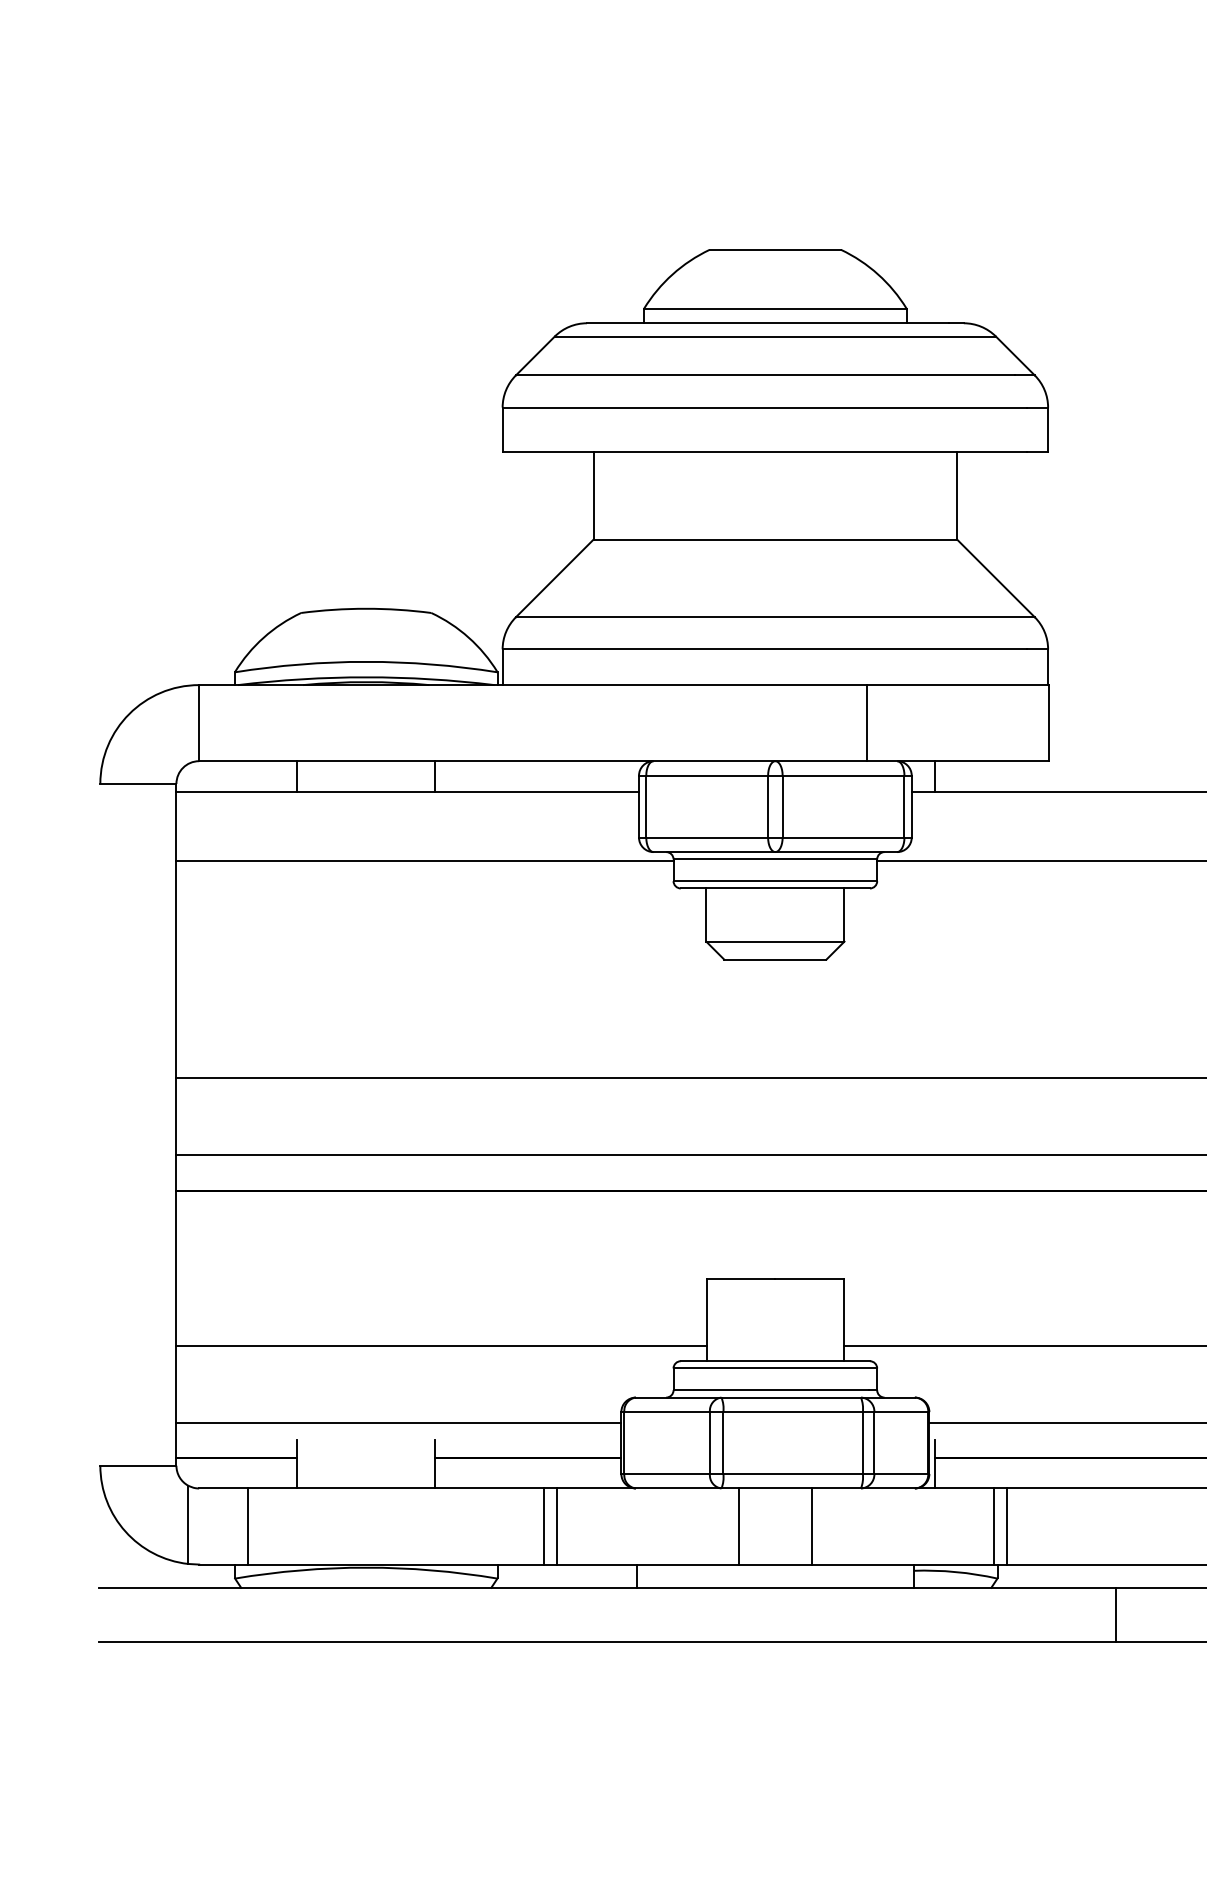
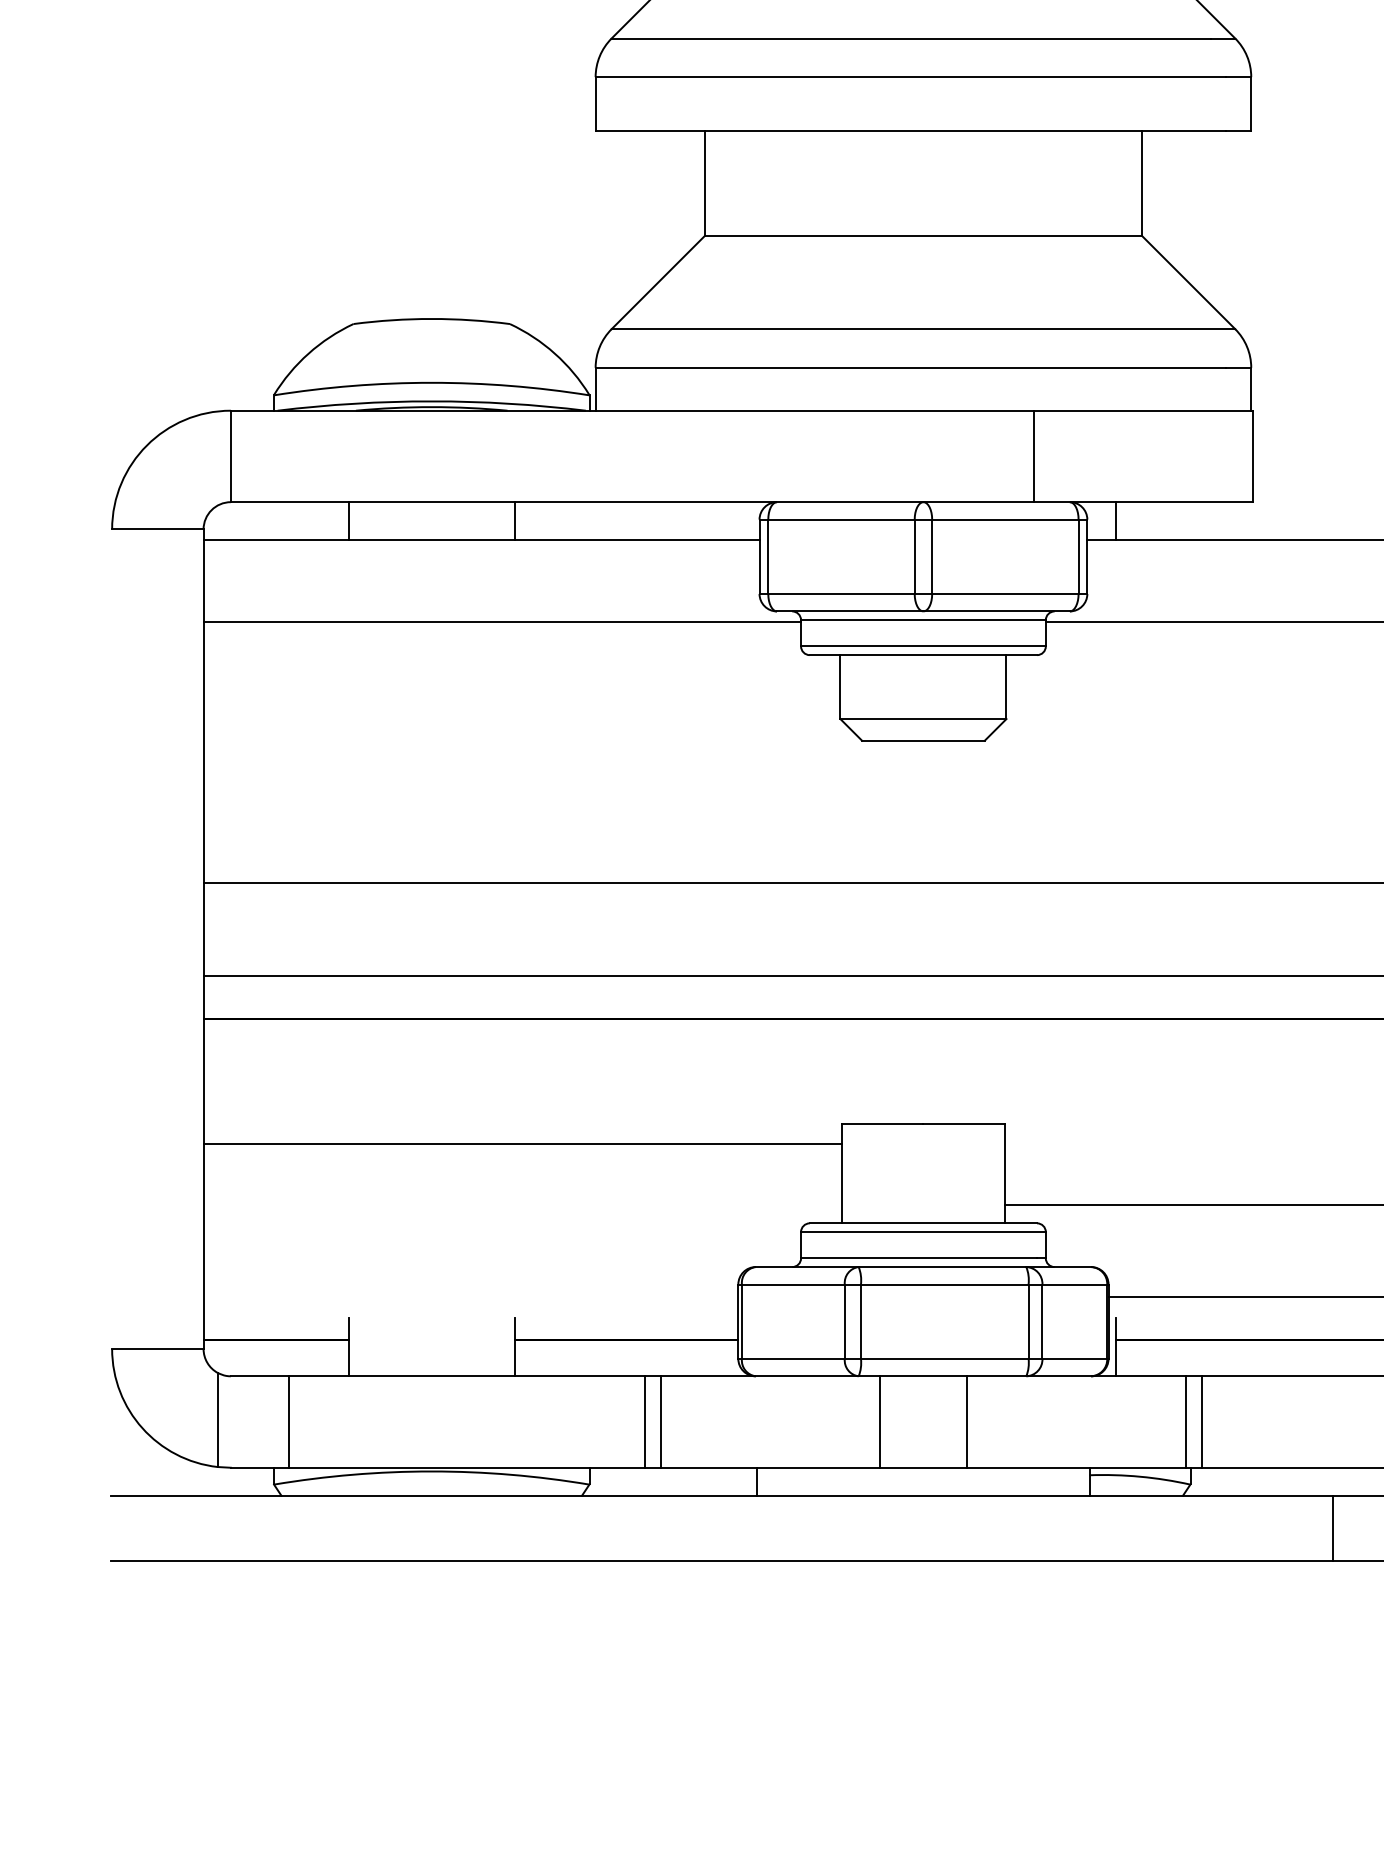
line: (441, 1345) -> (522, 1144), moved
line: (398, 1422) -> (470, 1297), removed

